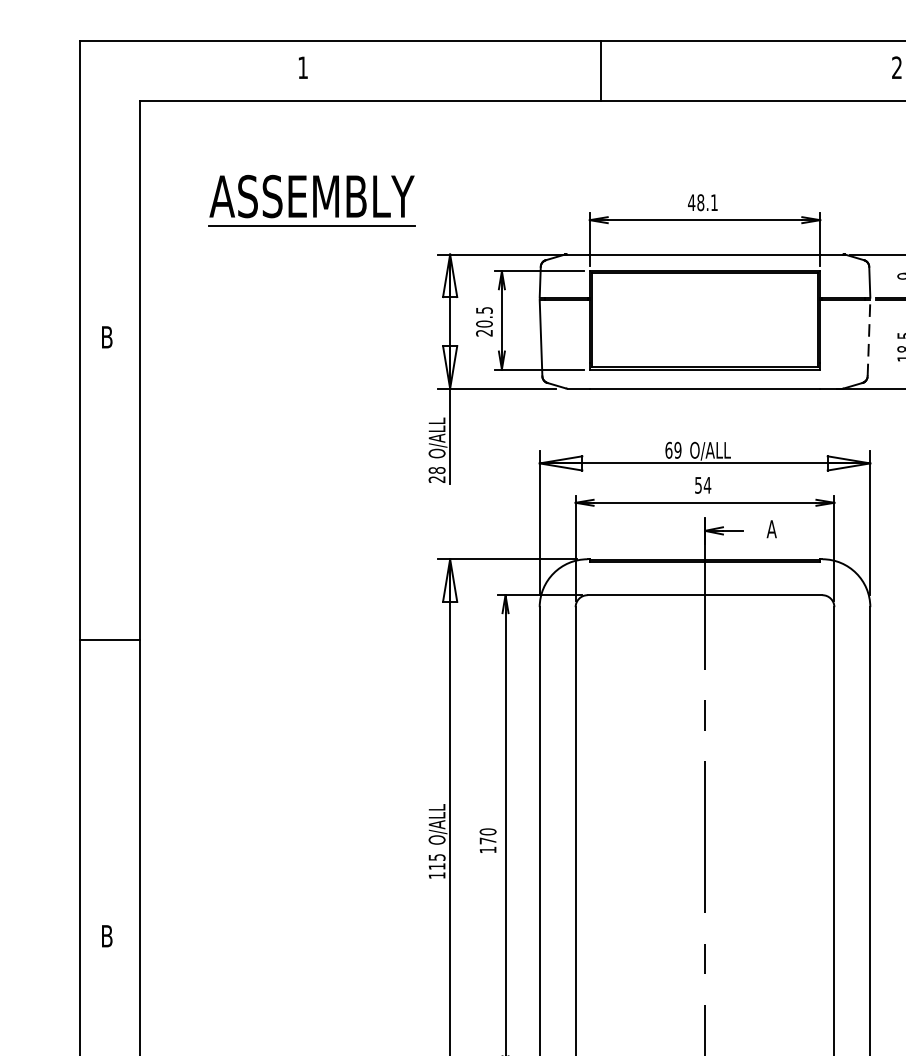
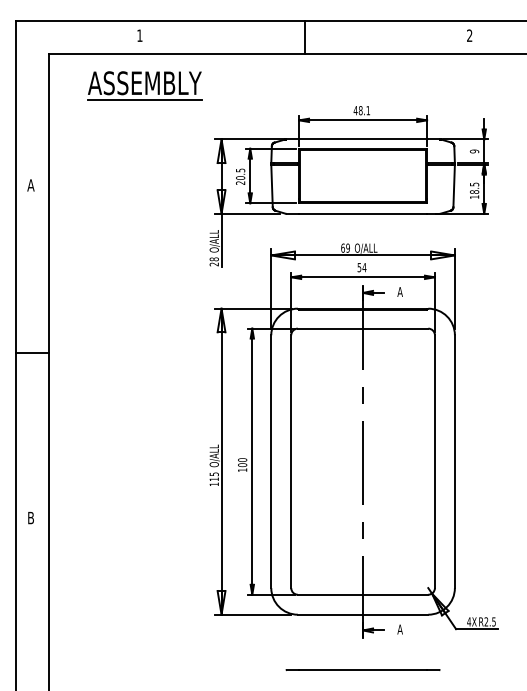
part: (311, 200) -> (144, 85), moved
text: (106, 337) -> (30, 185), B -> A
line: (869, 337) -> (454, 185), dashed -> solid
text: (487, 841) -> (242, 465), 170 -> 100

